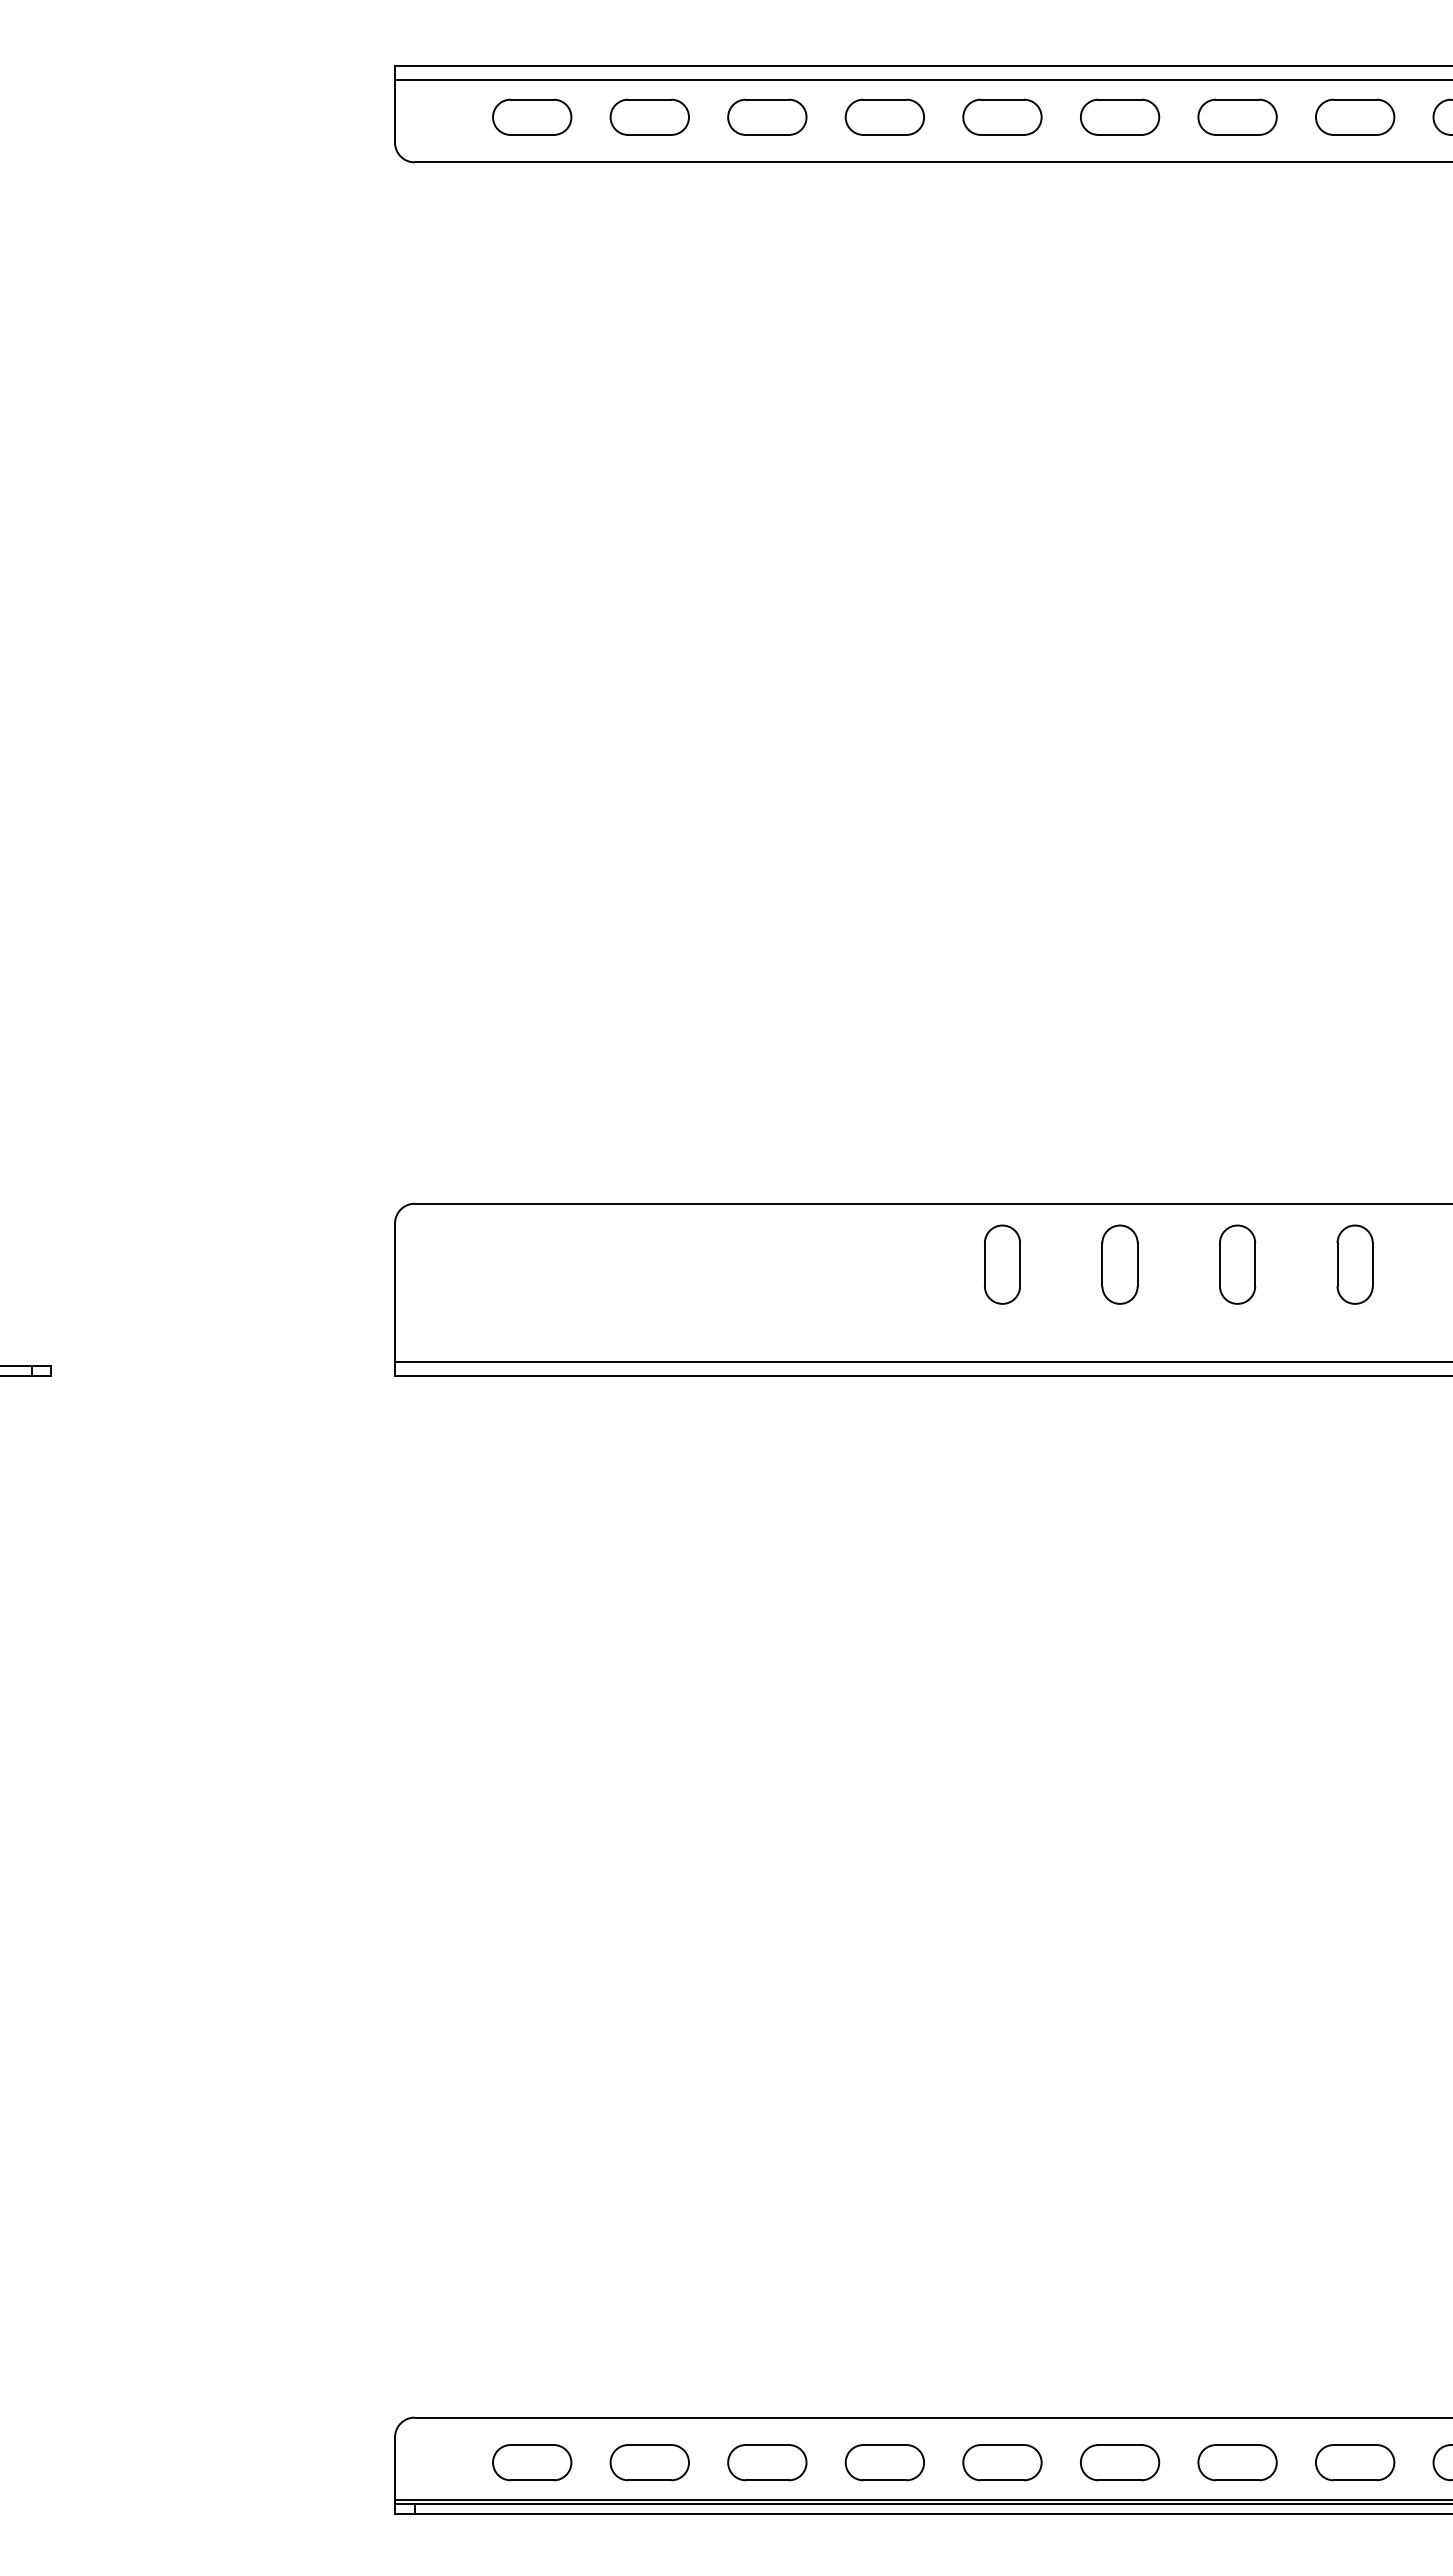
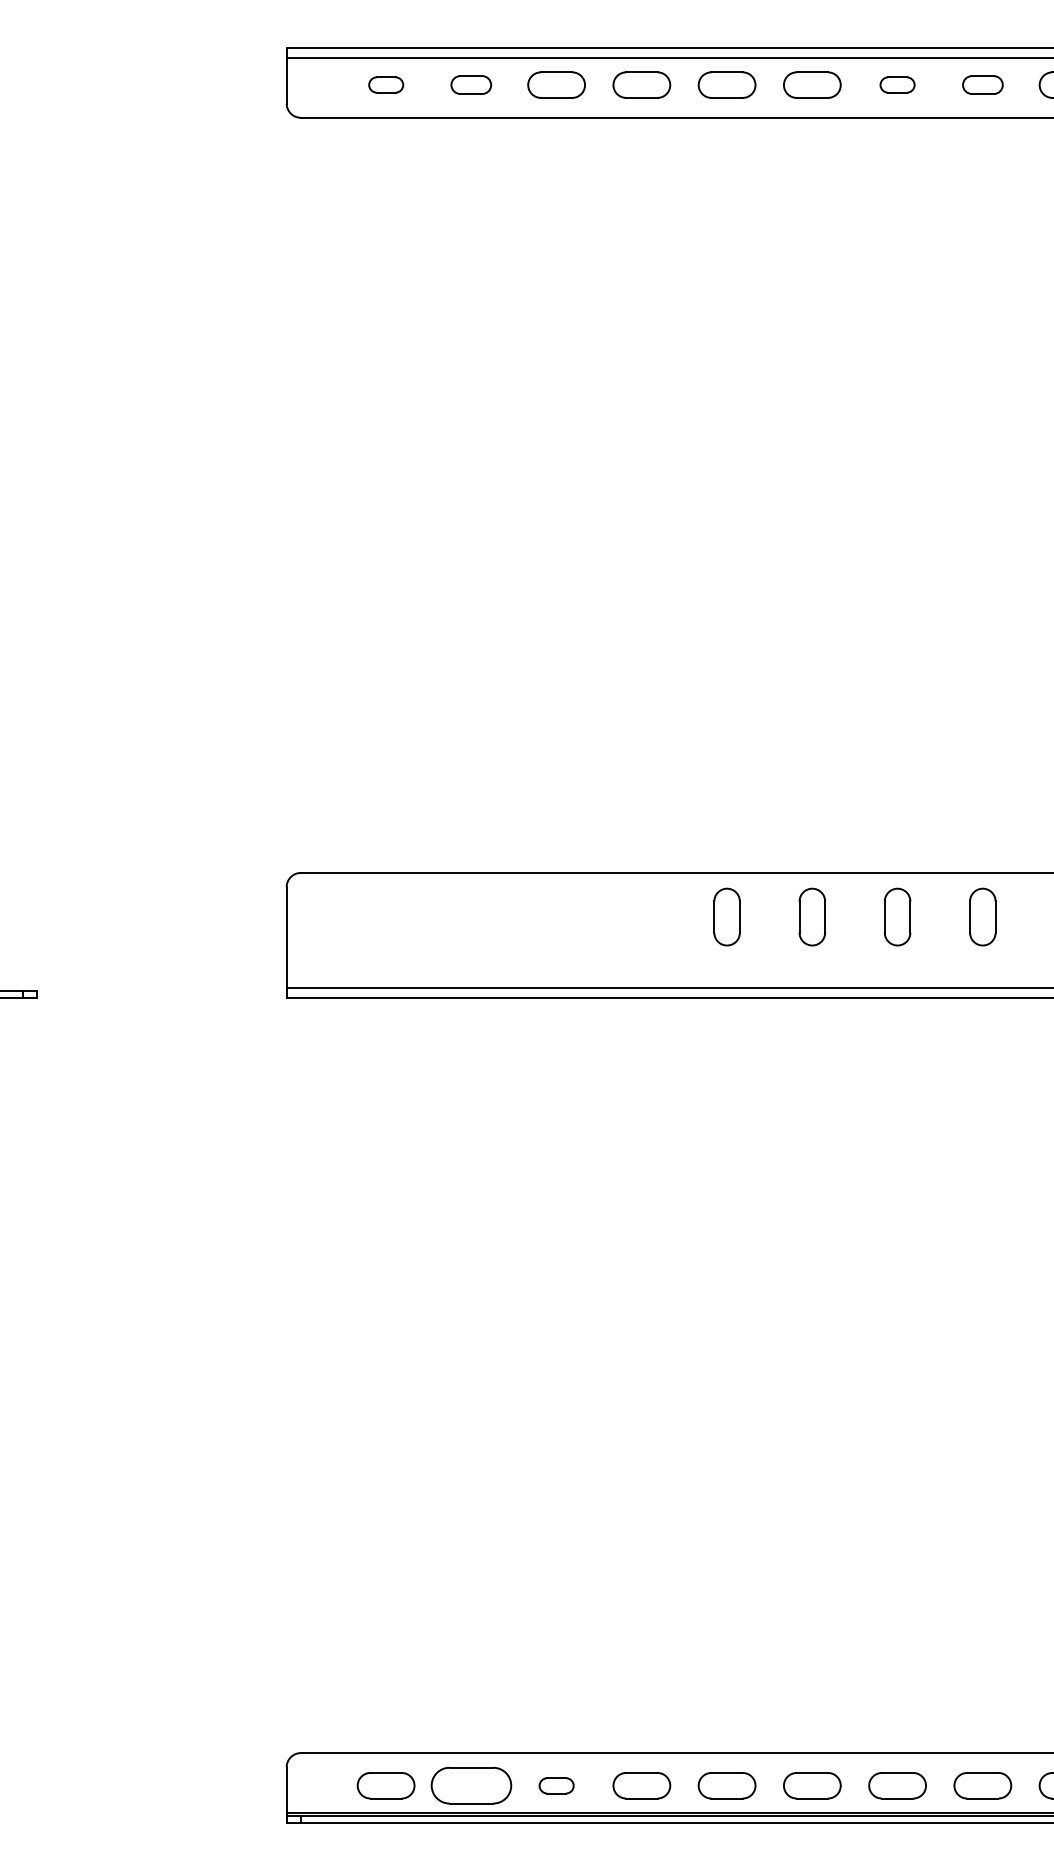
part: (532, 116) -> (386, 84), size x0.6
part: (649, 116) -> (471, 84), size x0.7
part: (1237, 116) -> (897, 84), size x0.6
part: (1355, 116) -> (983, 84), size x0.7
part: (649, 2462) -> (471, 1785), size x1.4
part: (767, 2462) -> (556, 1785), size x0.6

